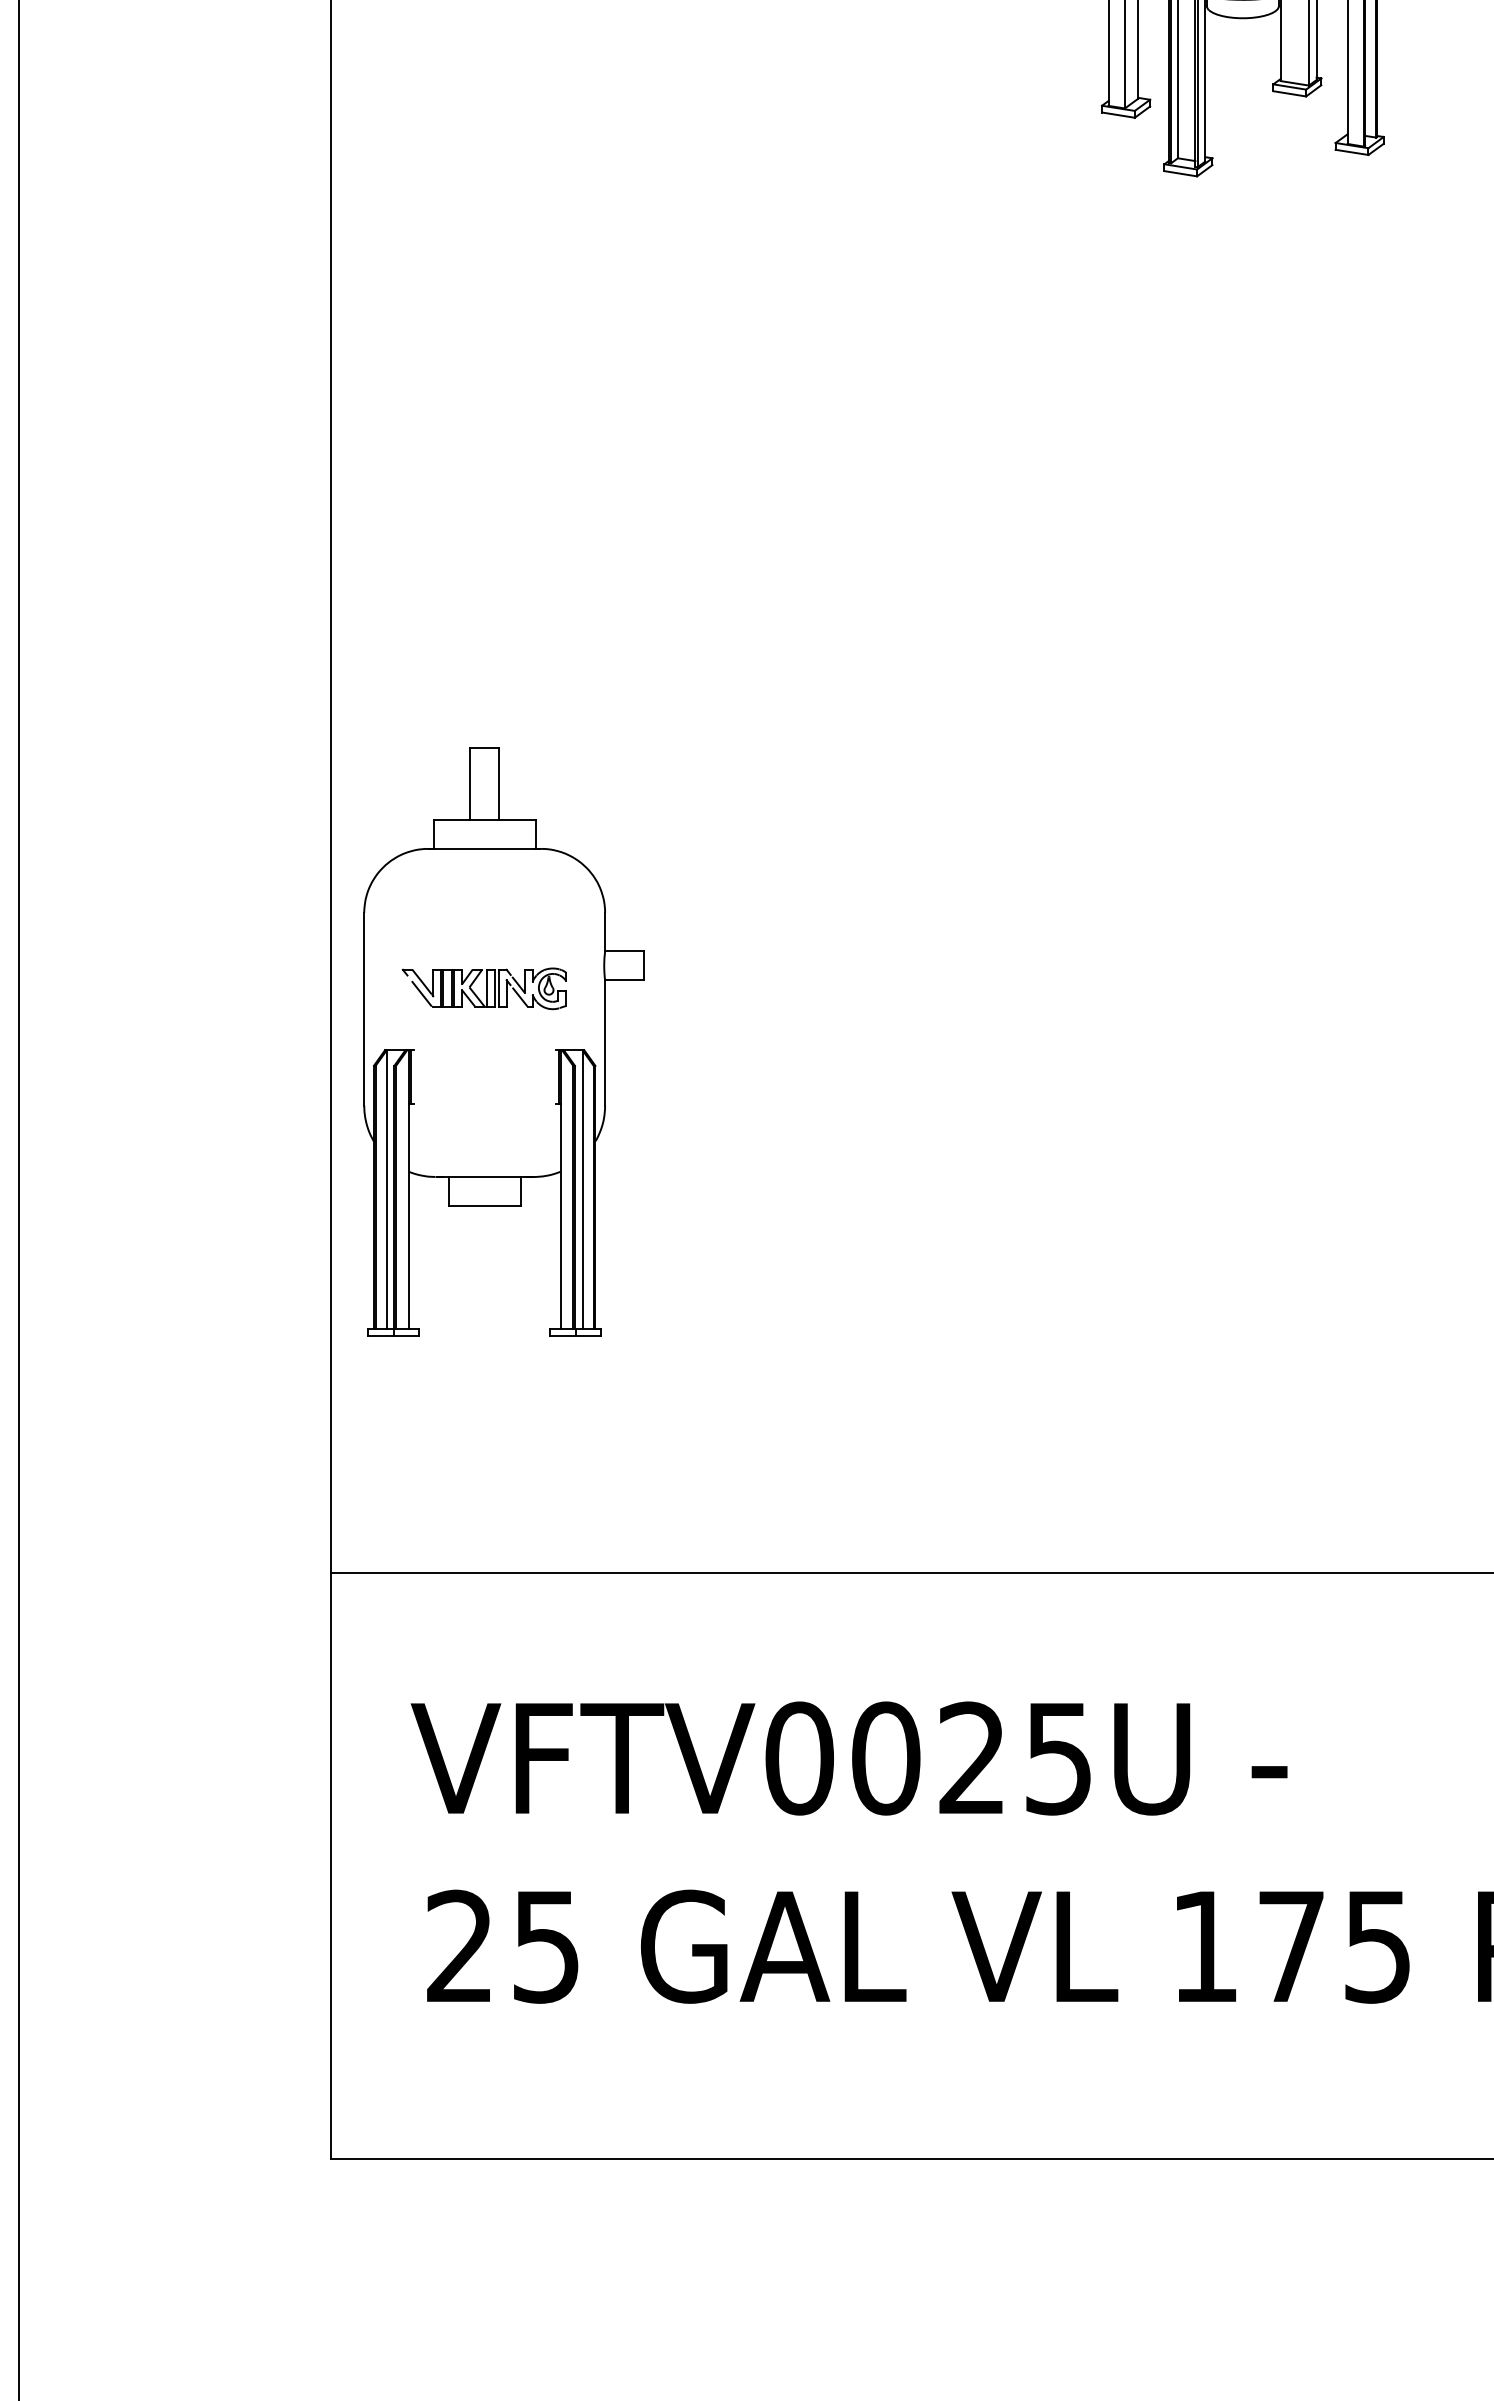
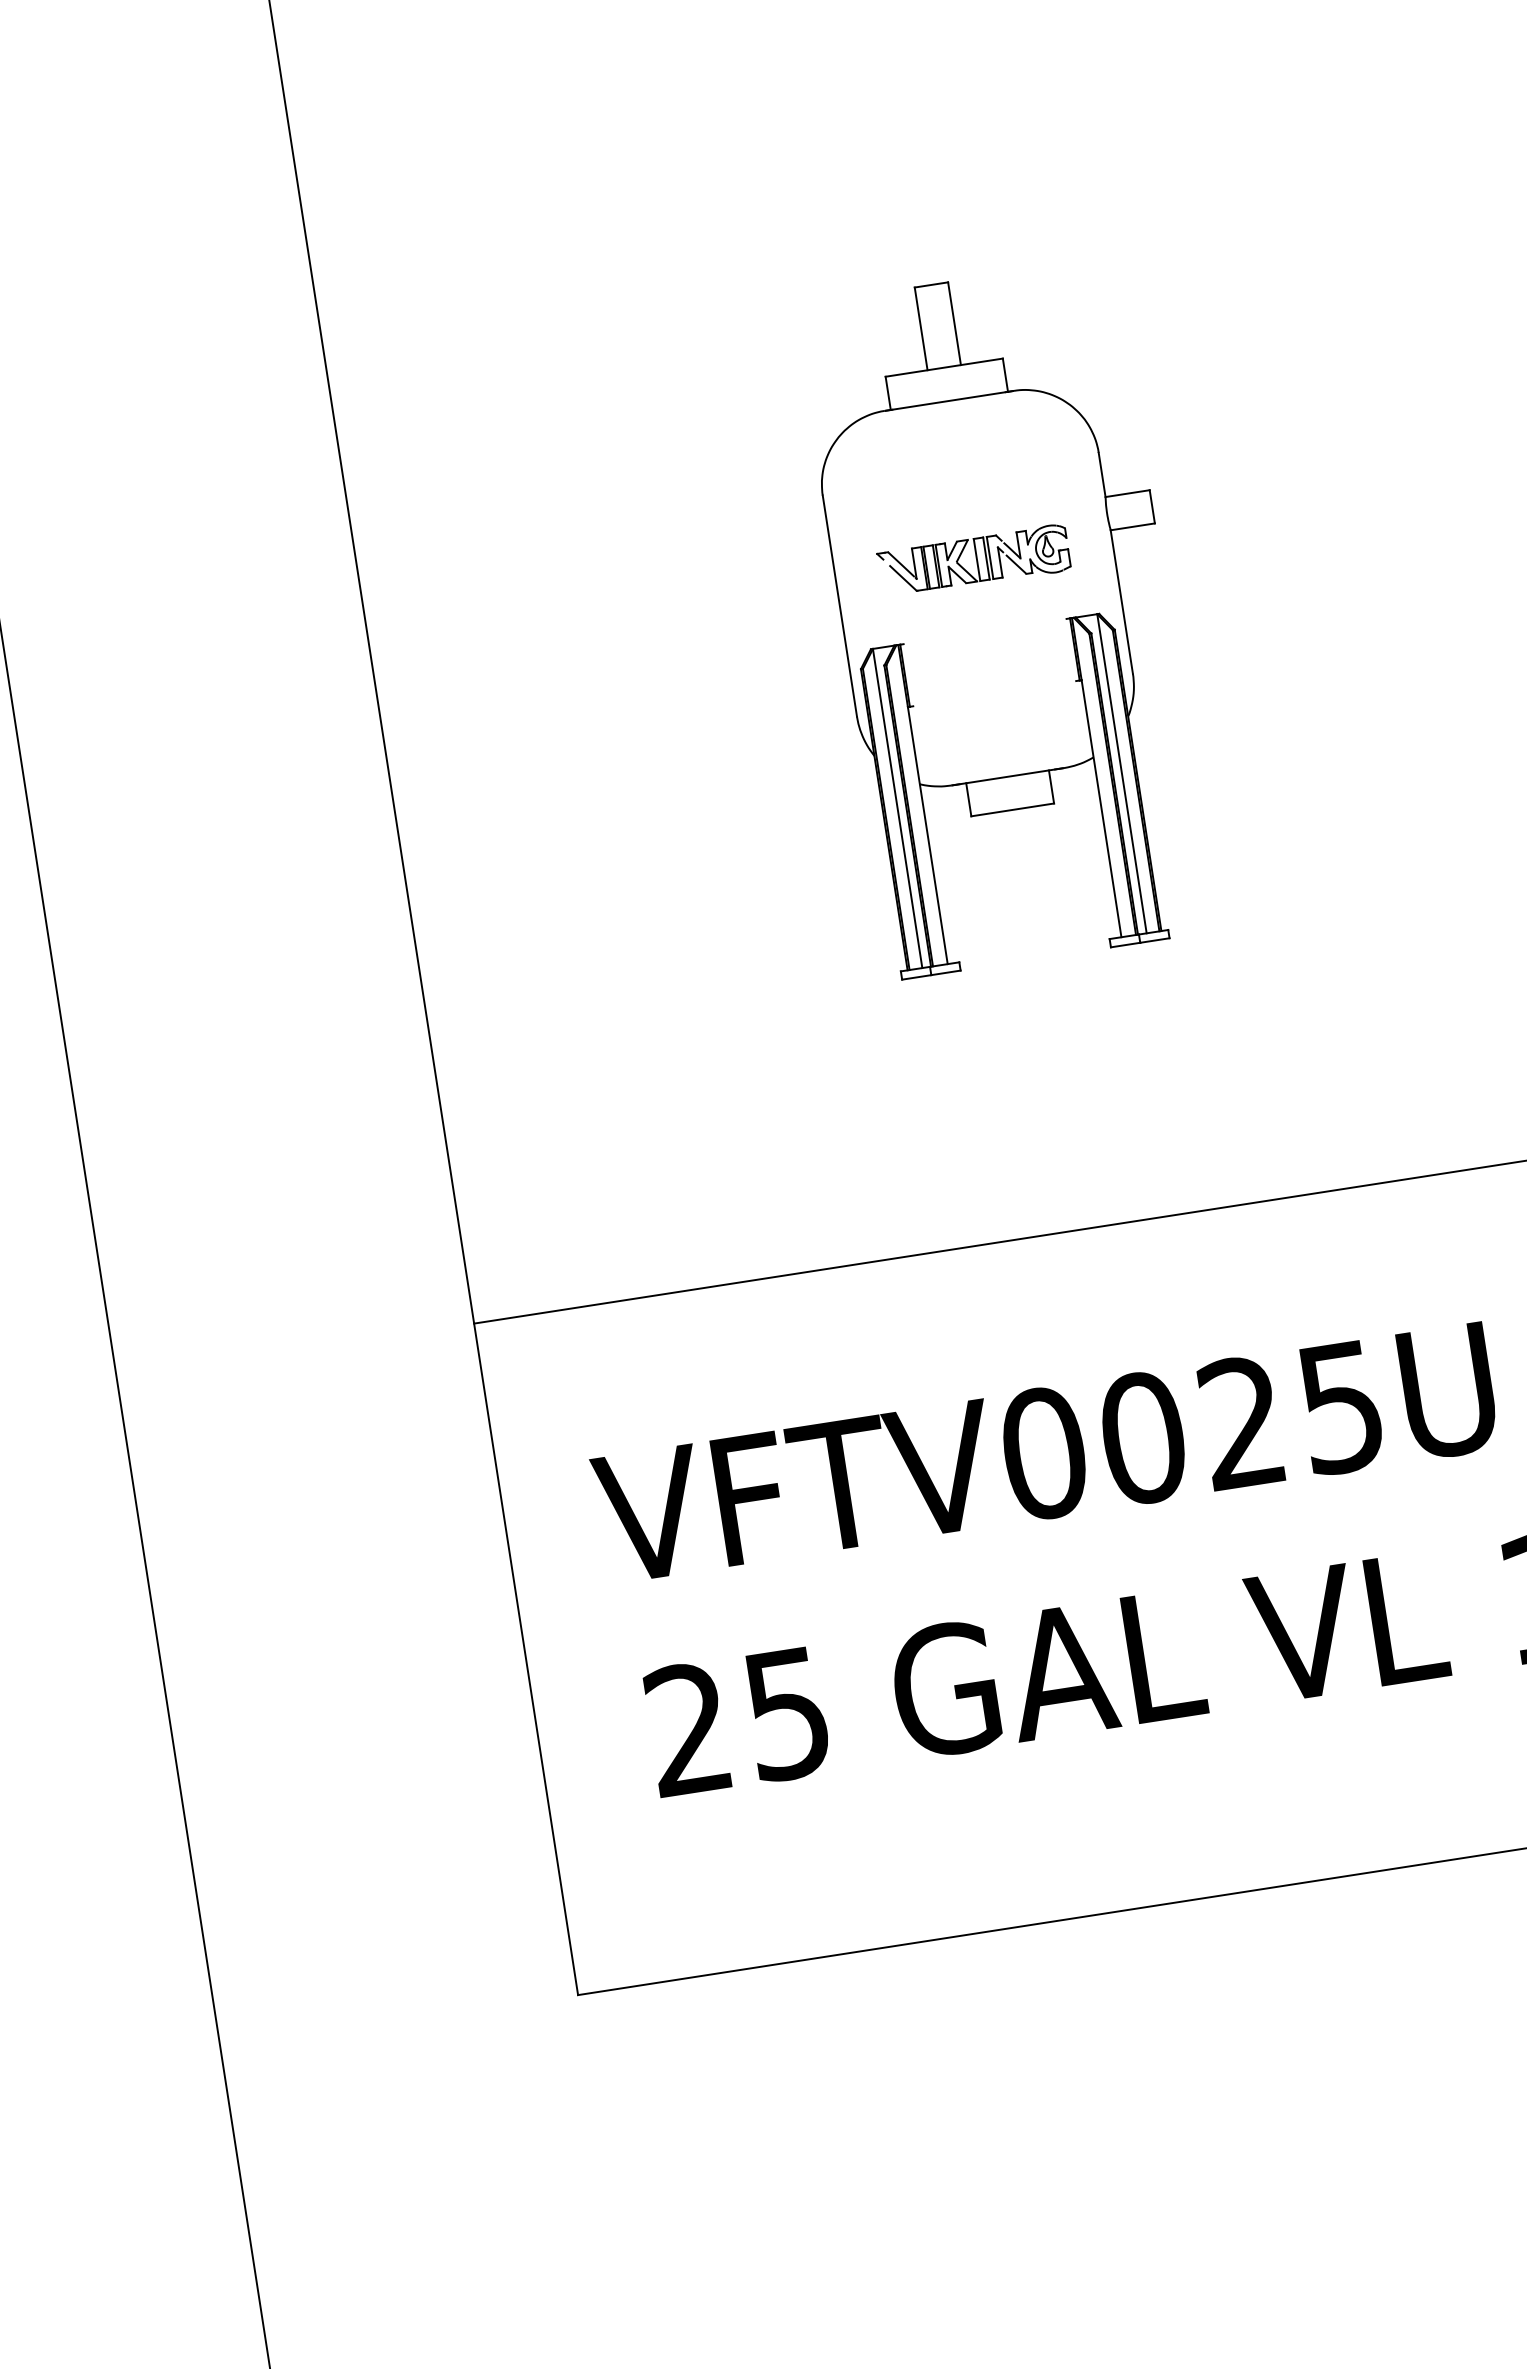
part: (503, 1041) -> (1005, 618), moved

